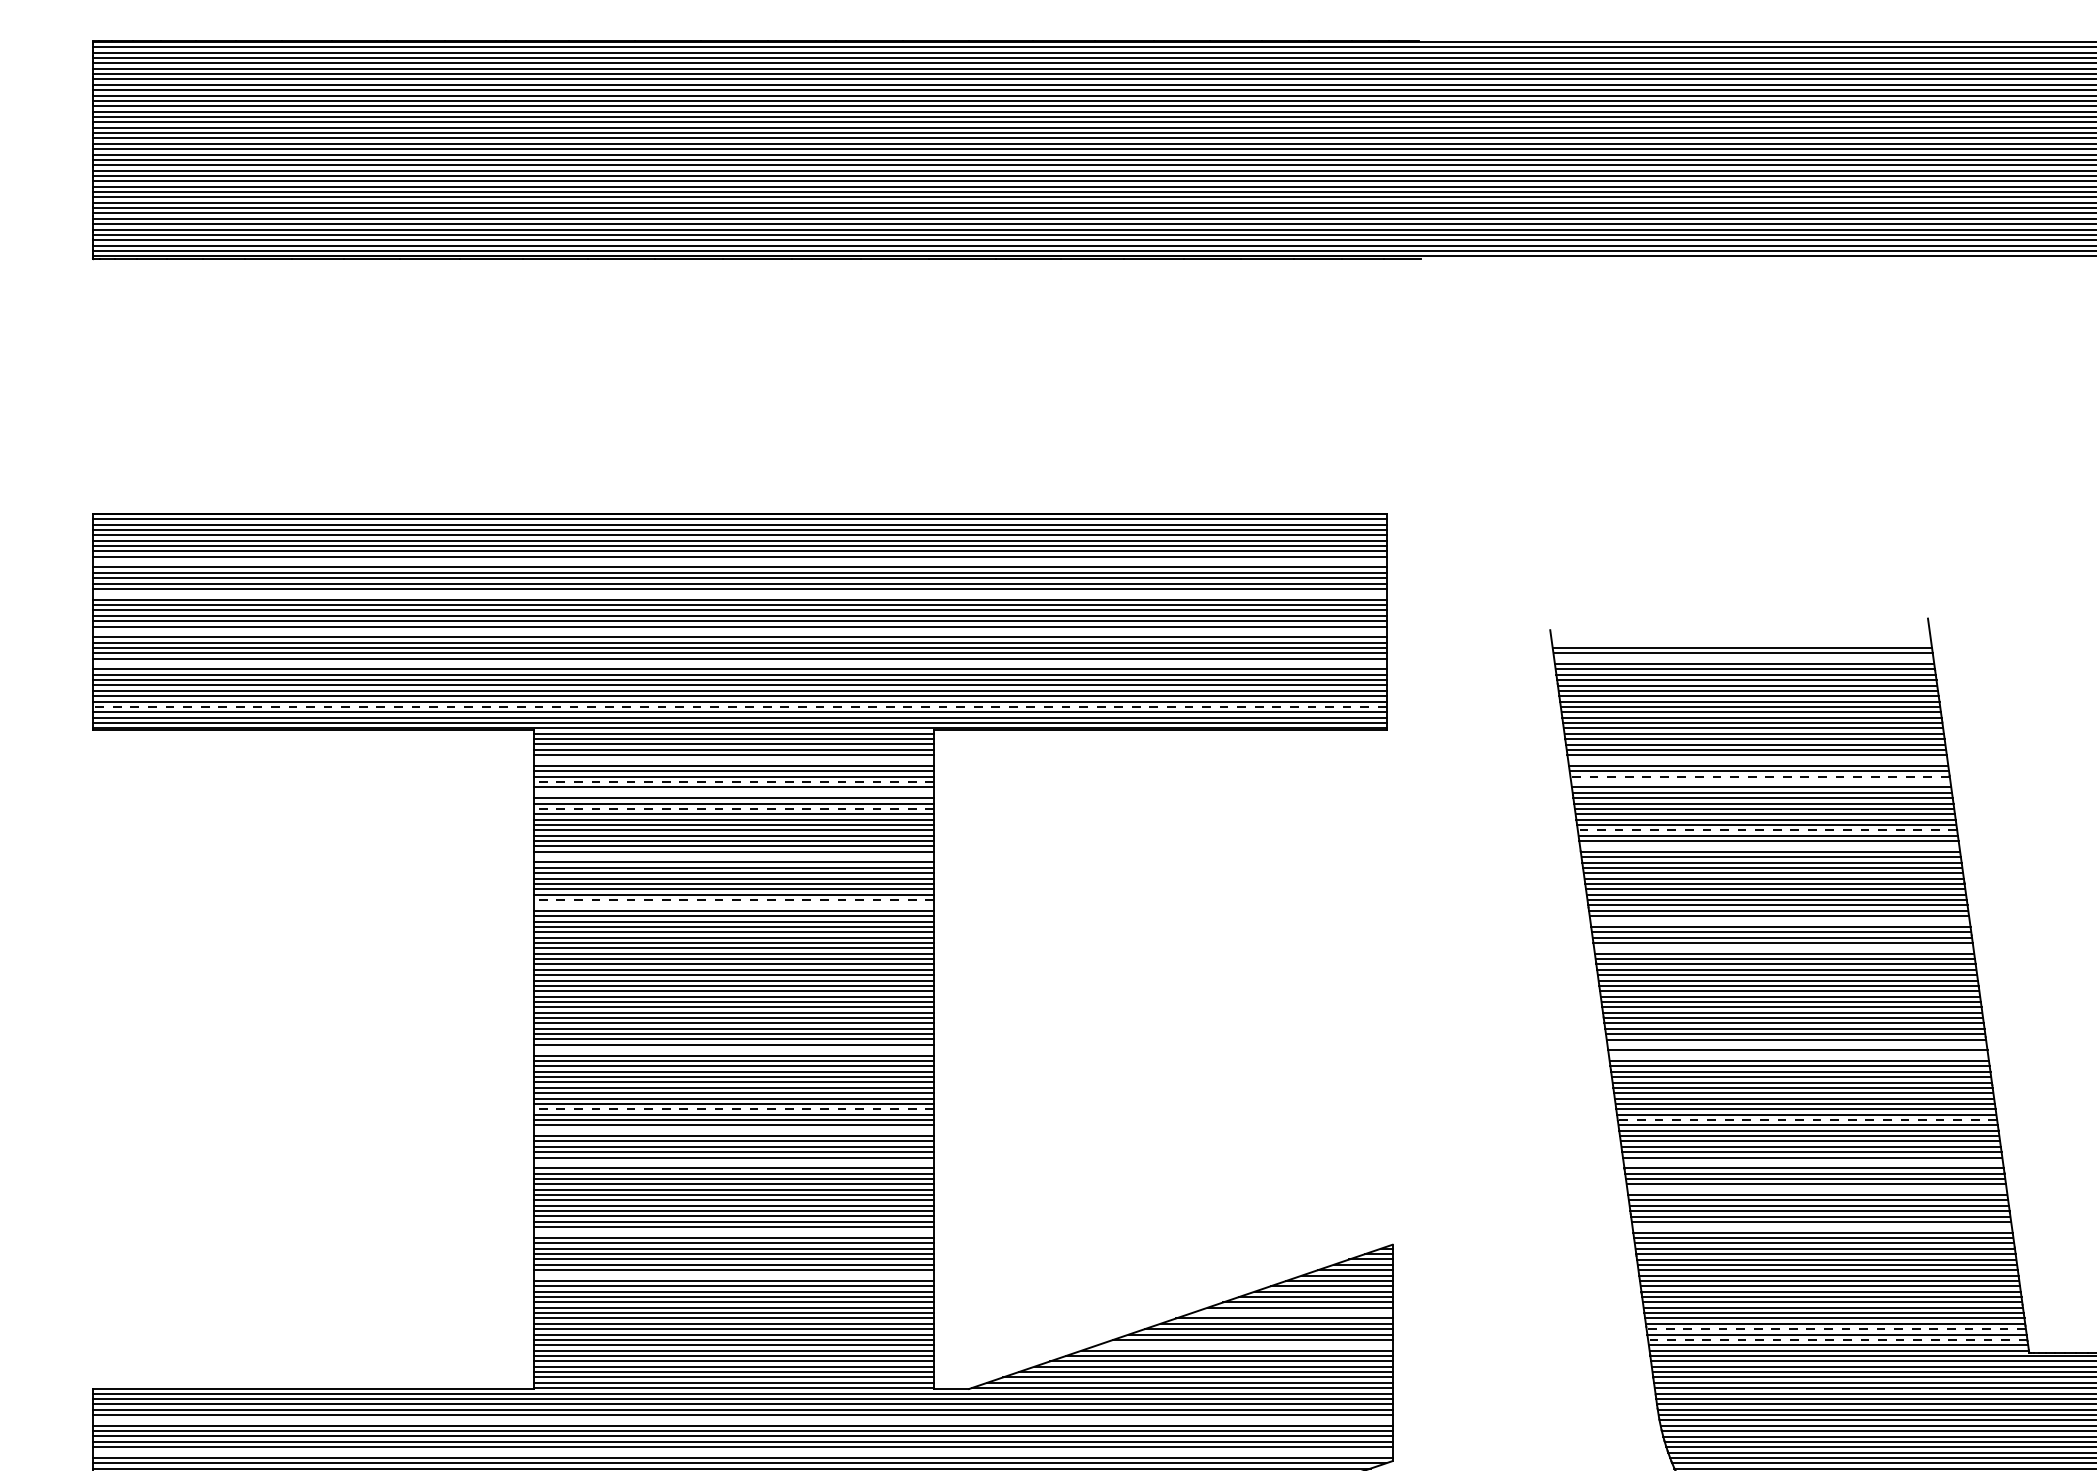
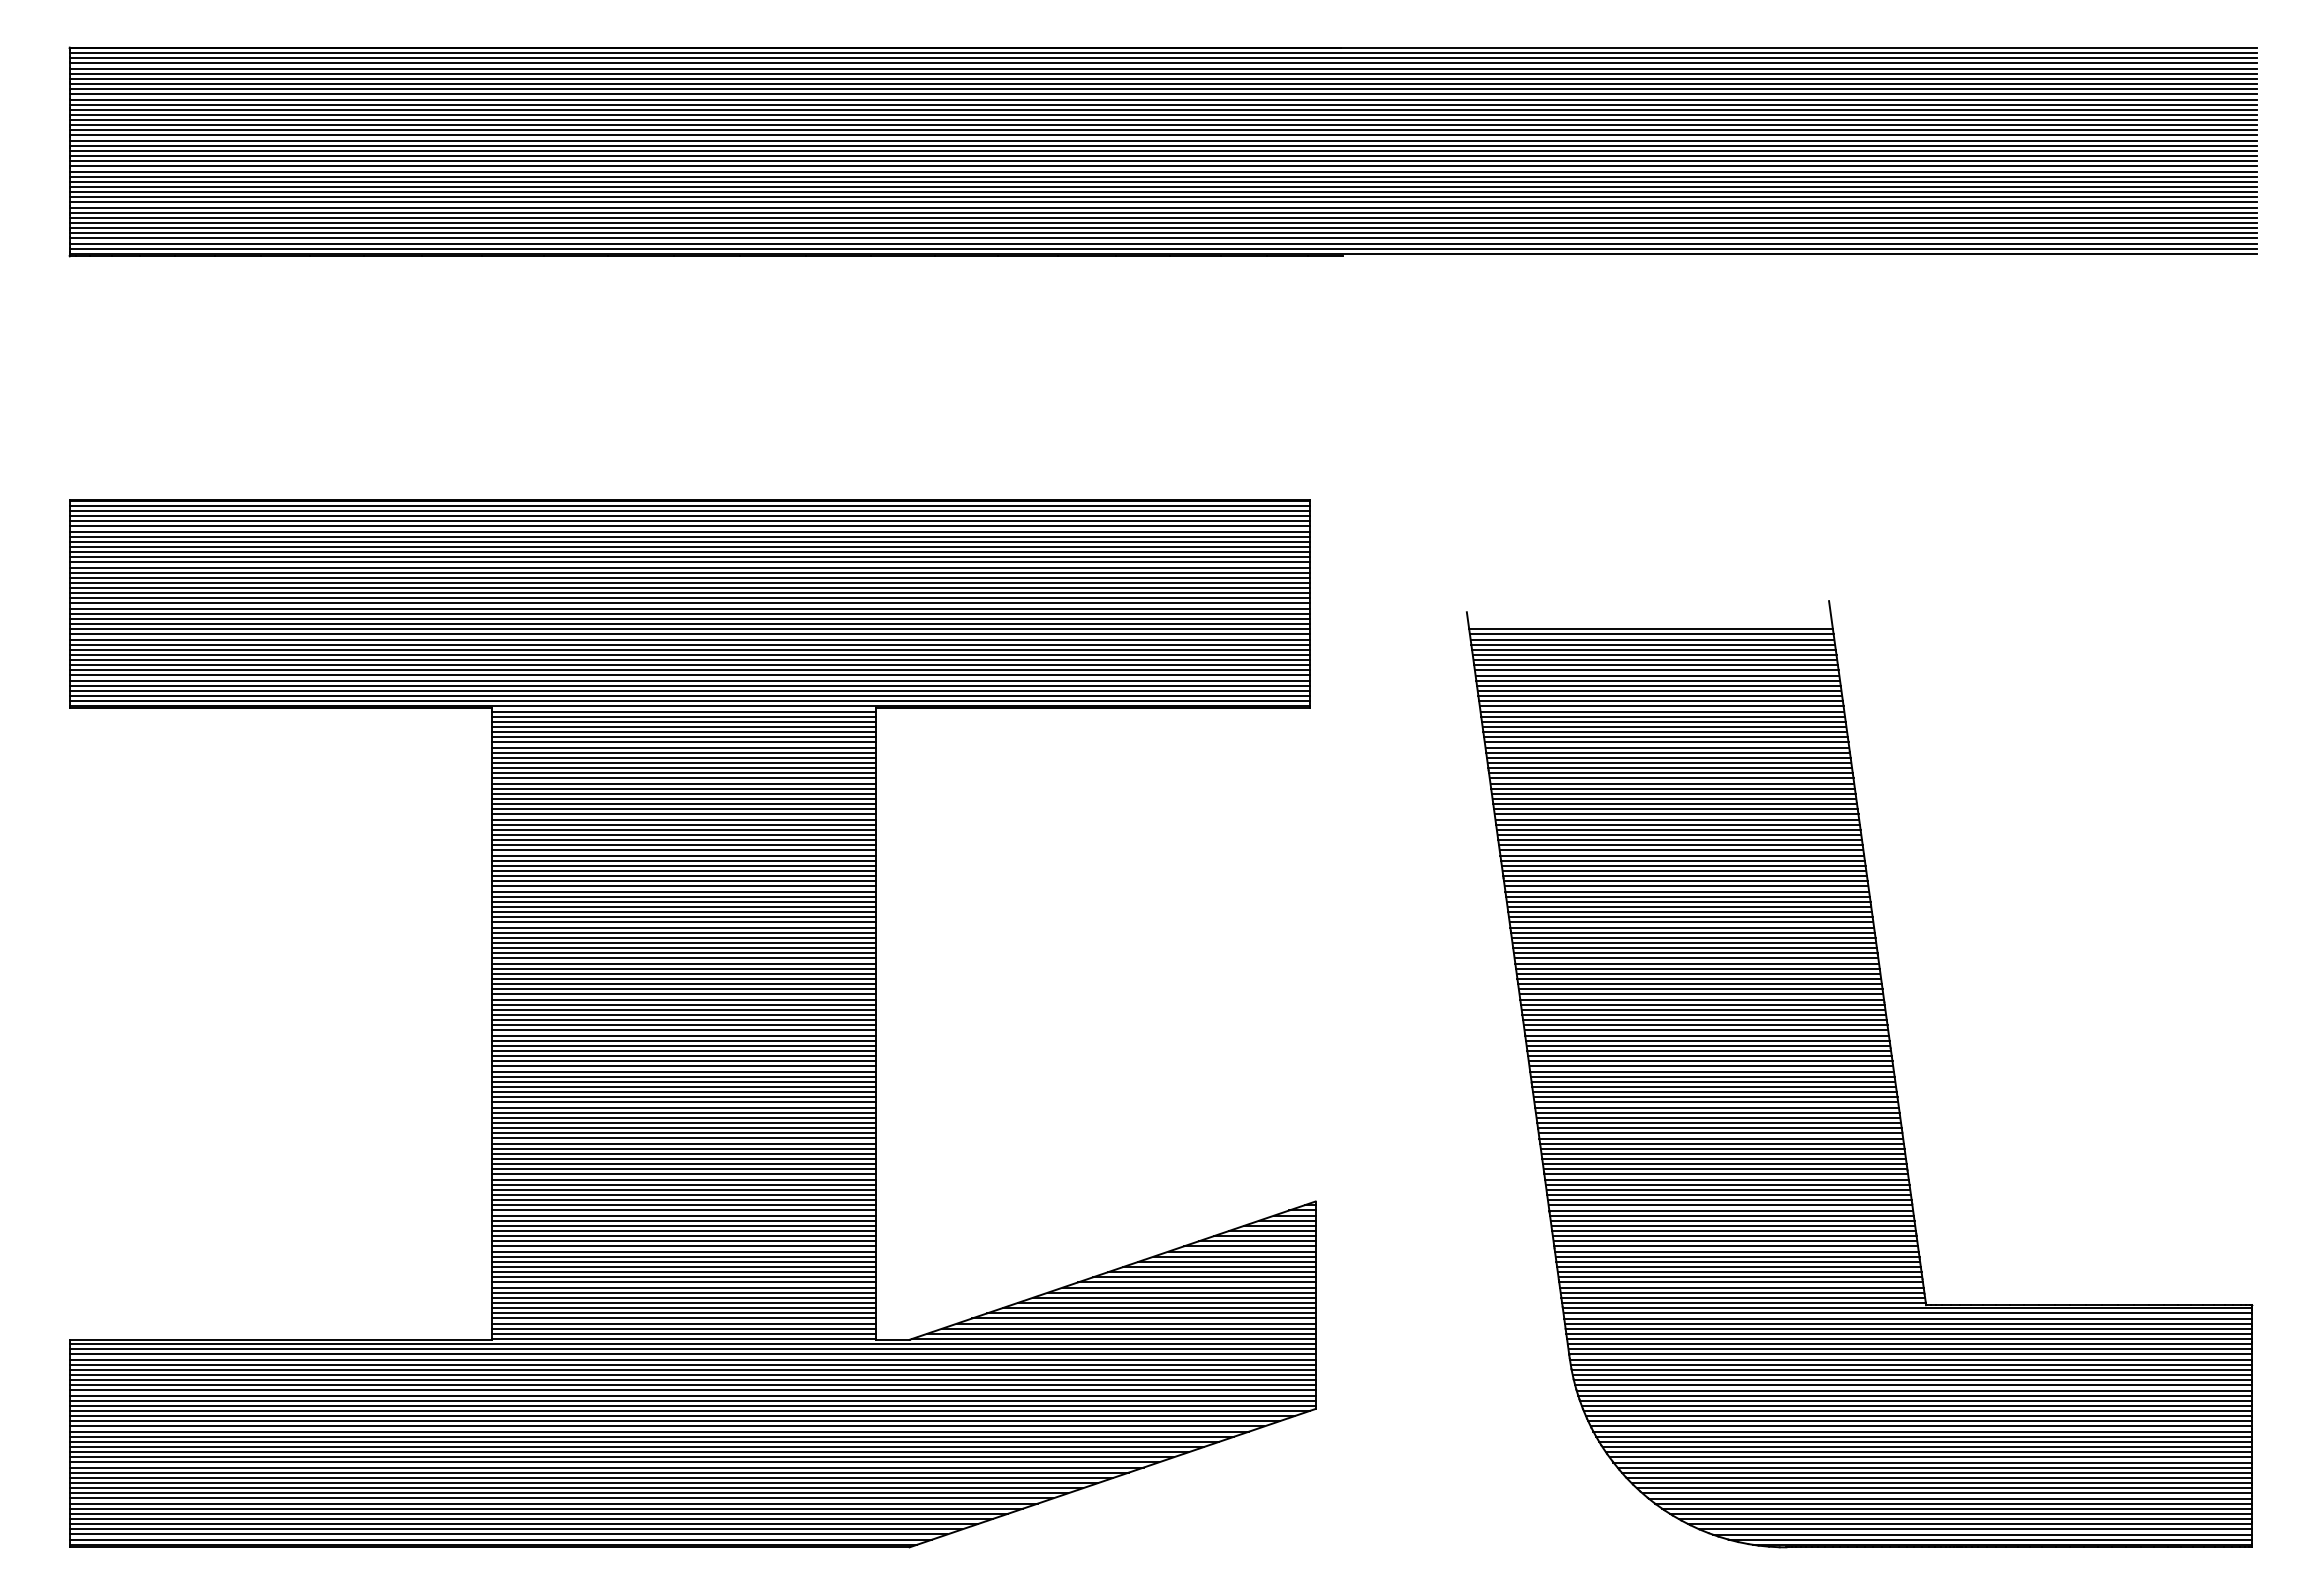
line: (739, 561) -> (689, 546), added
line: (739, 593) -> (689, 577), added
line: (739, 631) -> (689, 613), added
line: (1743, 658) -> (1652, 639), added
line: (739, 663) -> (689, 644), added
line: (739, 706) -> (689, 685), dashed -> solid
line: (734, 760) -> (684, 737), added
line: (1757, 760) -> (1665, 737), added
line: (1760, 776) -> (1668, 752), dashed -> solid
line: (734, 781) -> (684, 757), dashed -> solid
line: (1760, 781) -> (1668, 757), added
line: (734, 793) -> (684, 768), added
line: (734, 808) -> (684, 783), dashed -> solid
line: (1767, 830) -> (1675, 804), dashed -> solid
line: (1769, 846) -> (1677, 819), added
line: (734, 856) -> (684, 829), added
line: (734, 899) -> (684, 870), dashed -> solid
line: (734, 905) -> (684, 876), added
line: (1780, 921) -> (1687, 891), added
line: (1783, 948) -> (1690, 917), added
line: (1797, 1044) -> (1703, 1009), added
line: (734, 1050) -> (684, 1015), added
line: (1798, 1055) -> (1704, 1020), added
line: (734, 1109) -> (684, 1071), dashed -> solid
line: (1807, 1119) -> (1713, 1081), dashed -> solid
line: (734, 1131) -> (684, 1092), added
line: (734, 1163) -> (684, 1123), added
line: (1813, 1163) -> (1719, 1123), added
line: (1816, 1189) -> (1722, 1148), added
line: (1822, 1227) -> (1727, 1184), added
line: (734, 1232) -> (684, 1189), added
line: (734, 1275) -> (684, 1230), added
line: (1292, 1313) -> (1219, 1267), added
line: (1836, 1329) -> (1741, 1282), dashed -> solid
line: (1837, 1339) -> (1742, 1292), dashed -> solid
line: (1244, 1344) -> (1173, 1297), added
line: (742, 1419) -> (692, 1369), added
line: (742, 1452) -> (692, 1400), added

